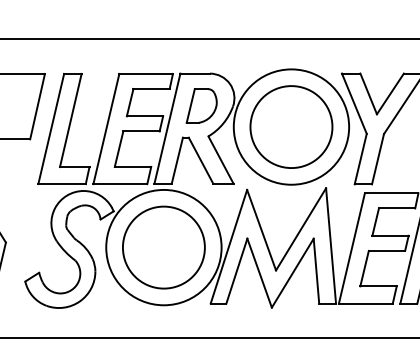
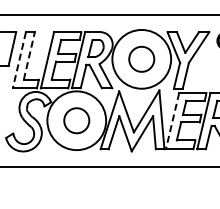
line: (71, 119) -> (29, 55), solid -> dashed
circle: (290, 127) -> (141, 59), size x0.6
line: (51, 129) -> (19, 60), solid -> dashed
circle: (163, 247) -> (76, 120), size x0.6
line: (351, 249) -> (172, 121), solid -> dashed

